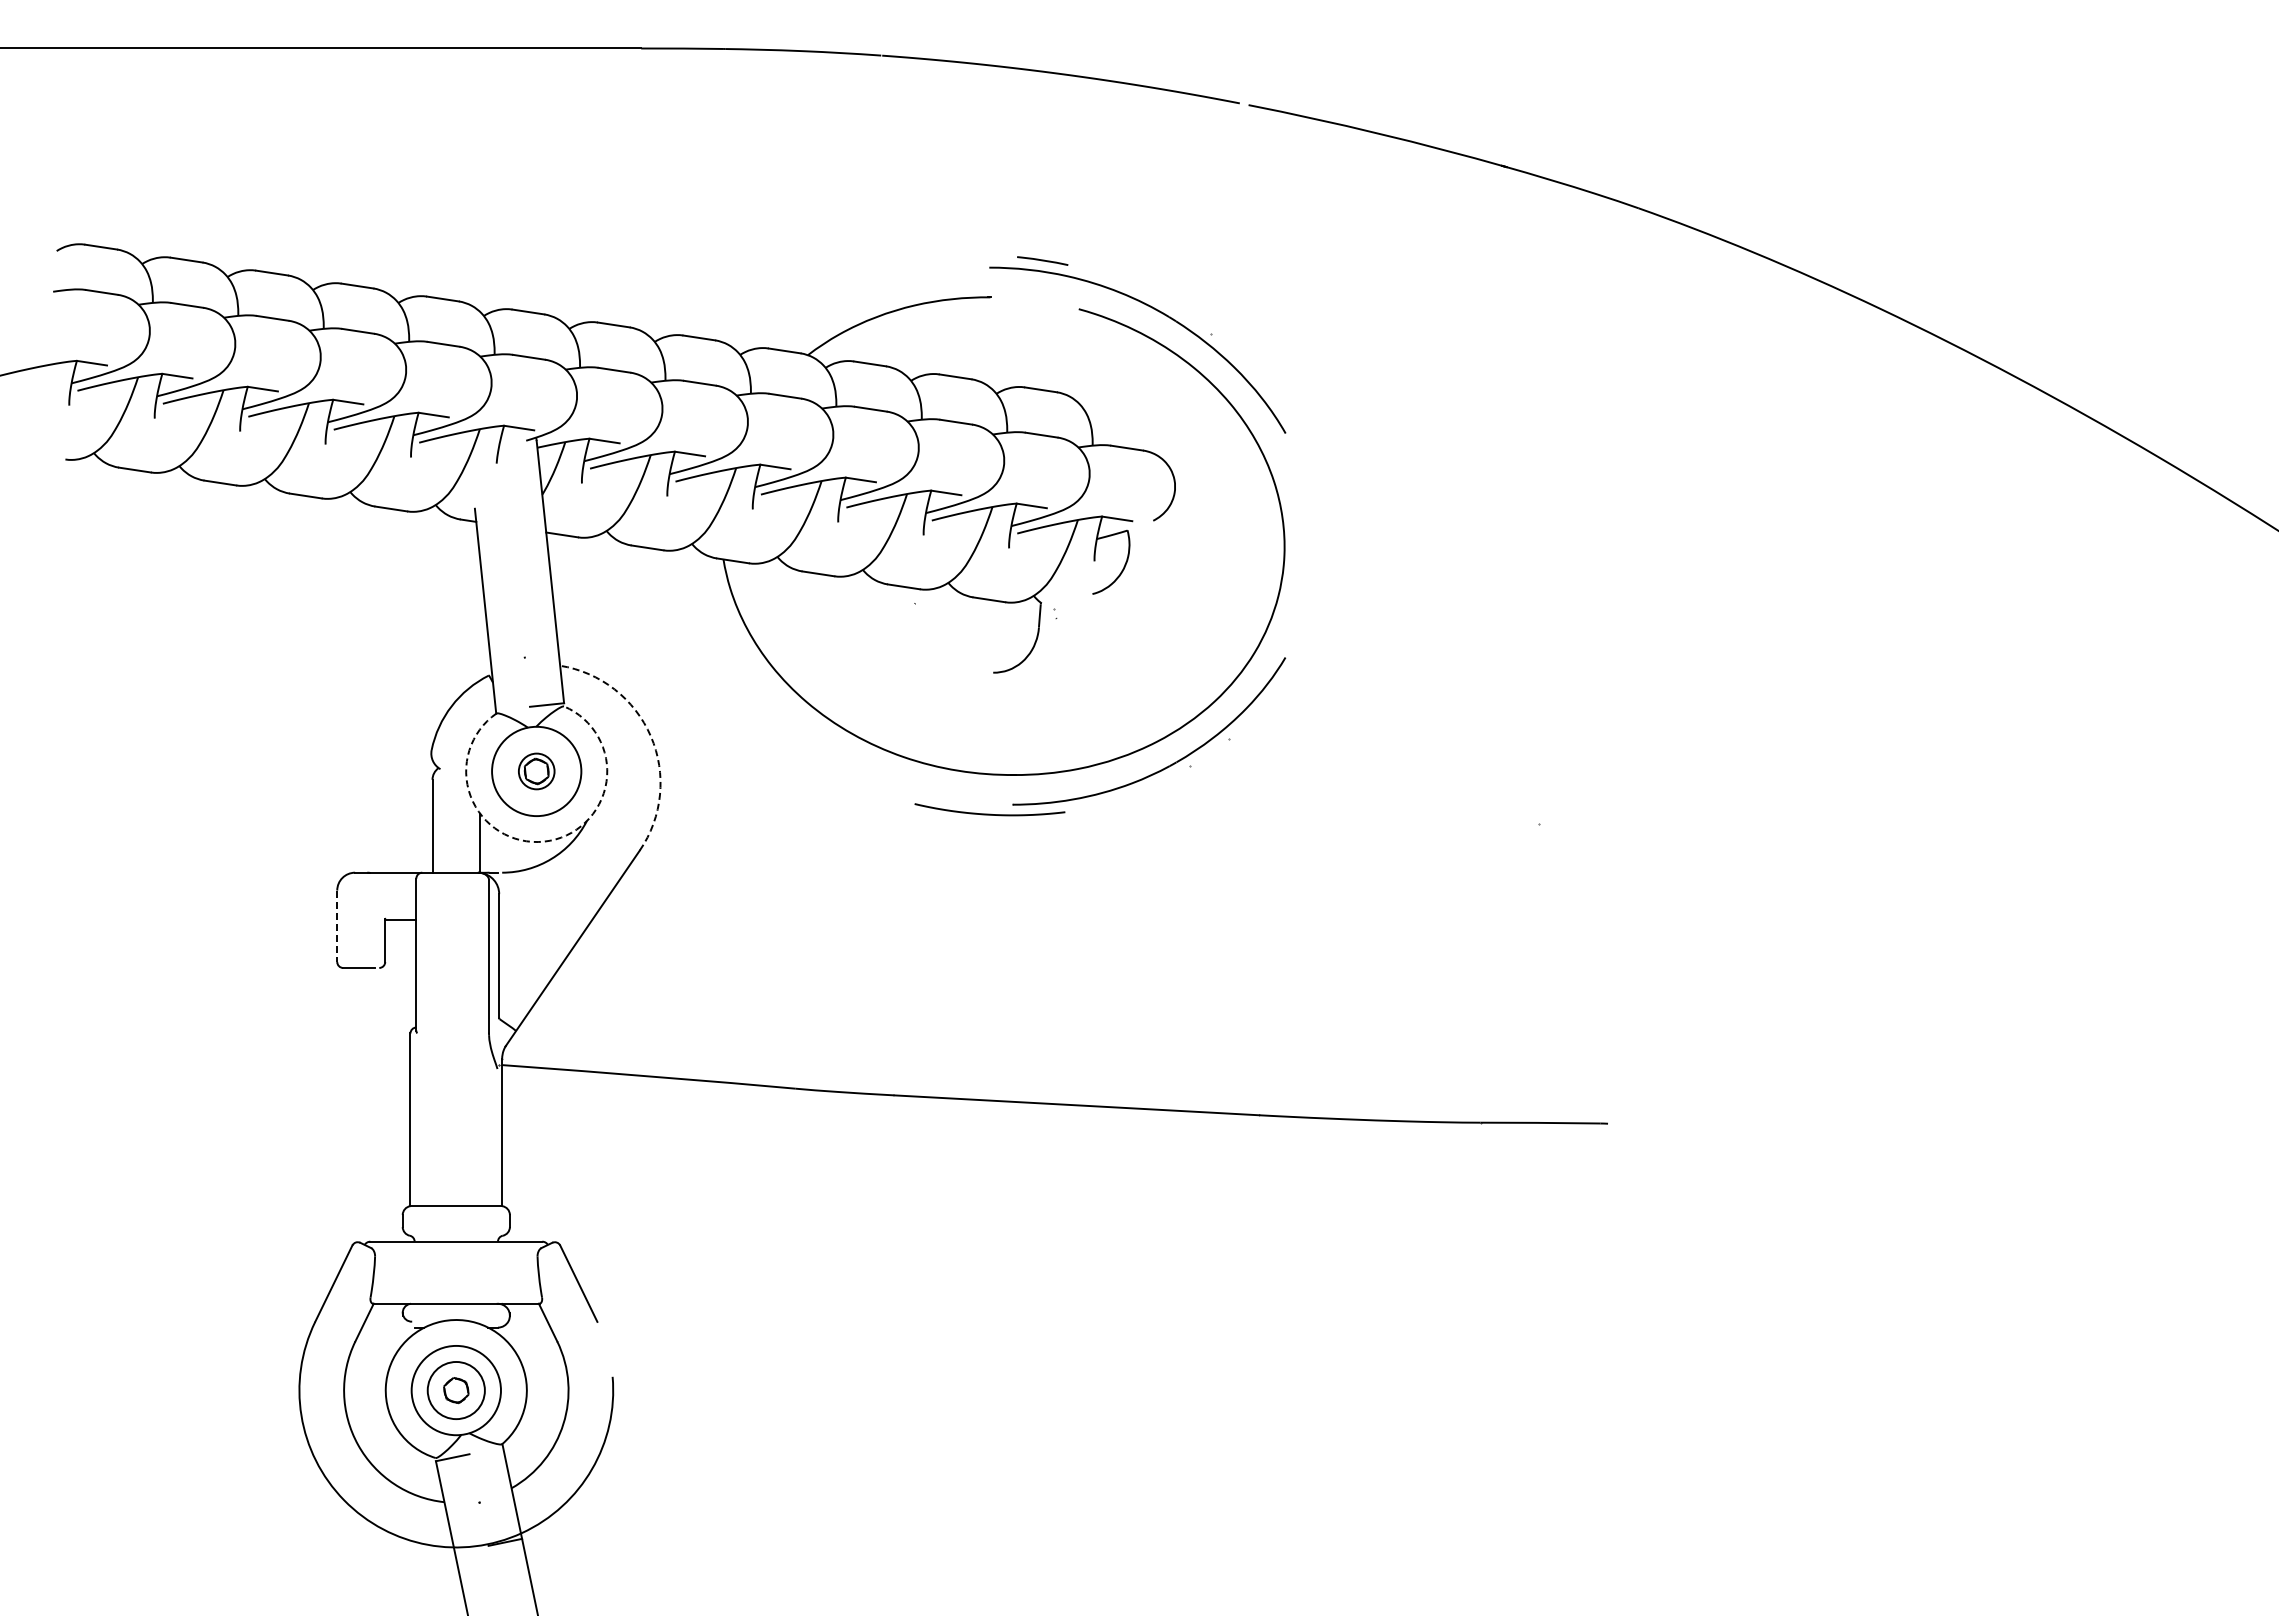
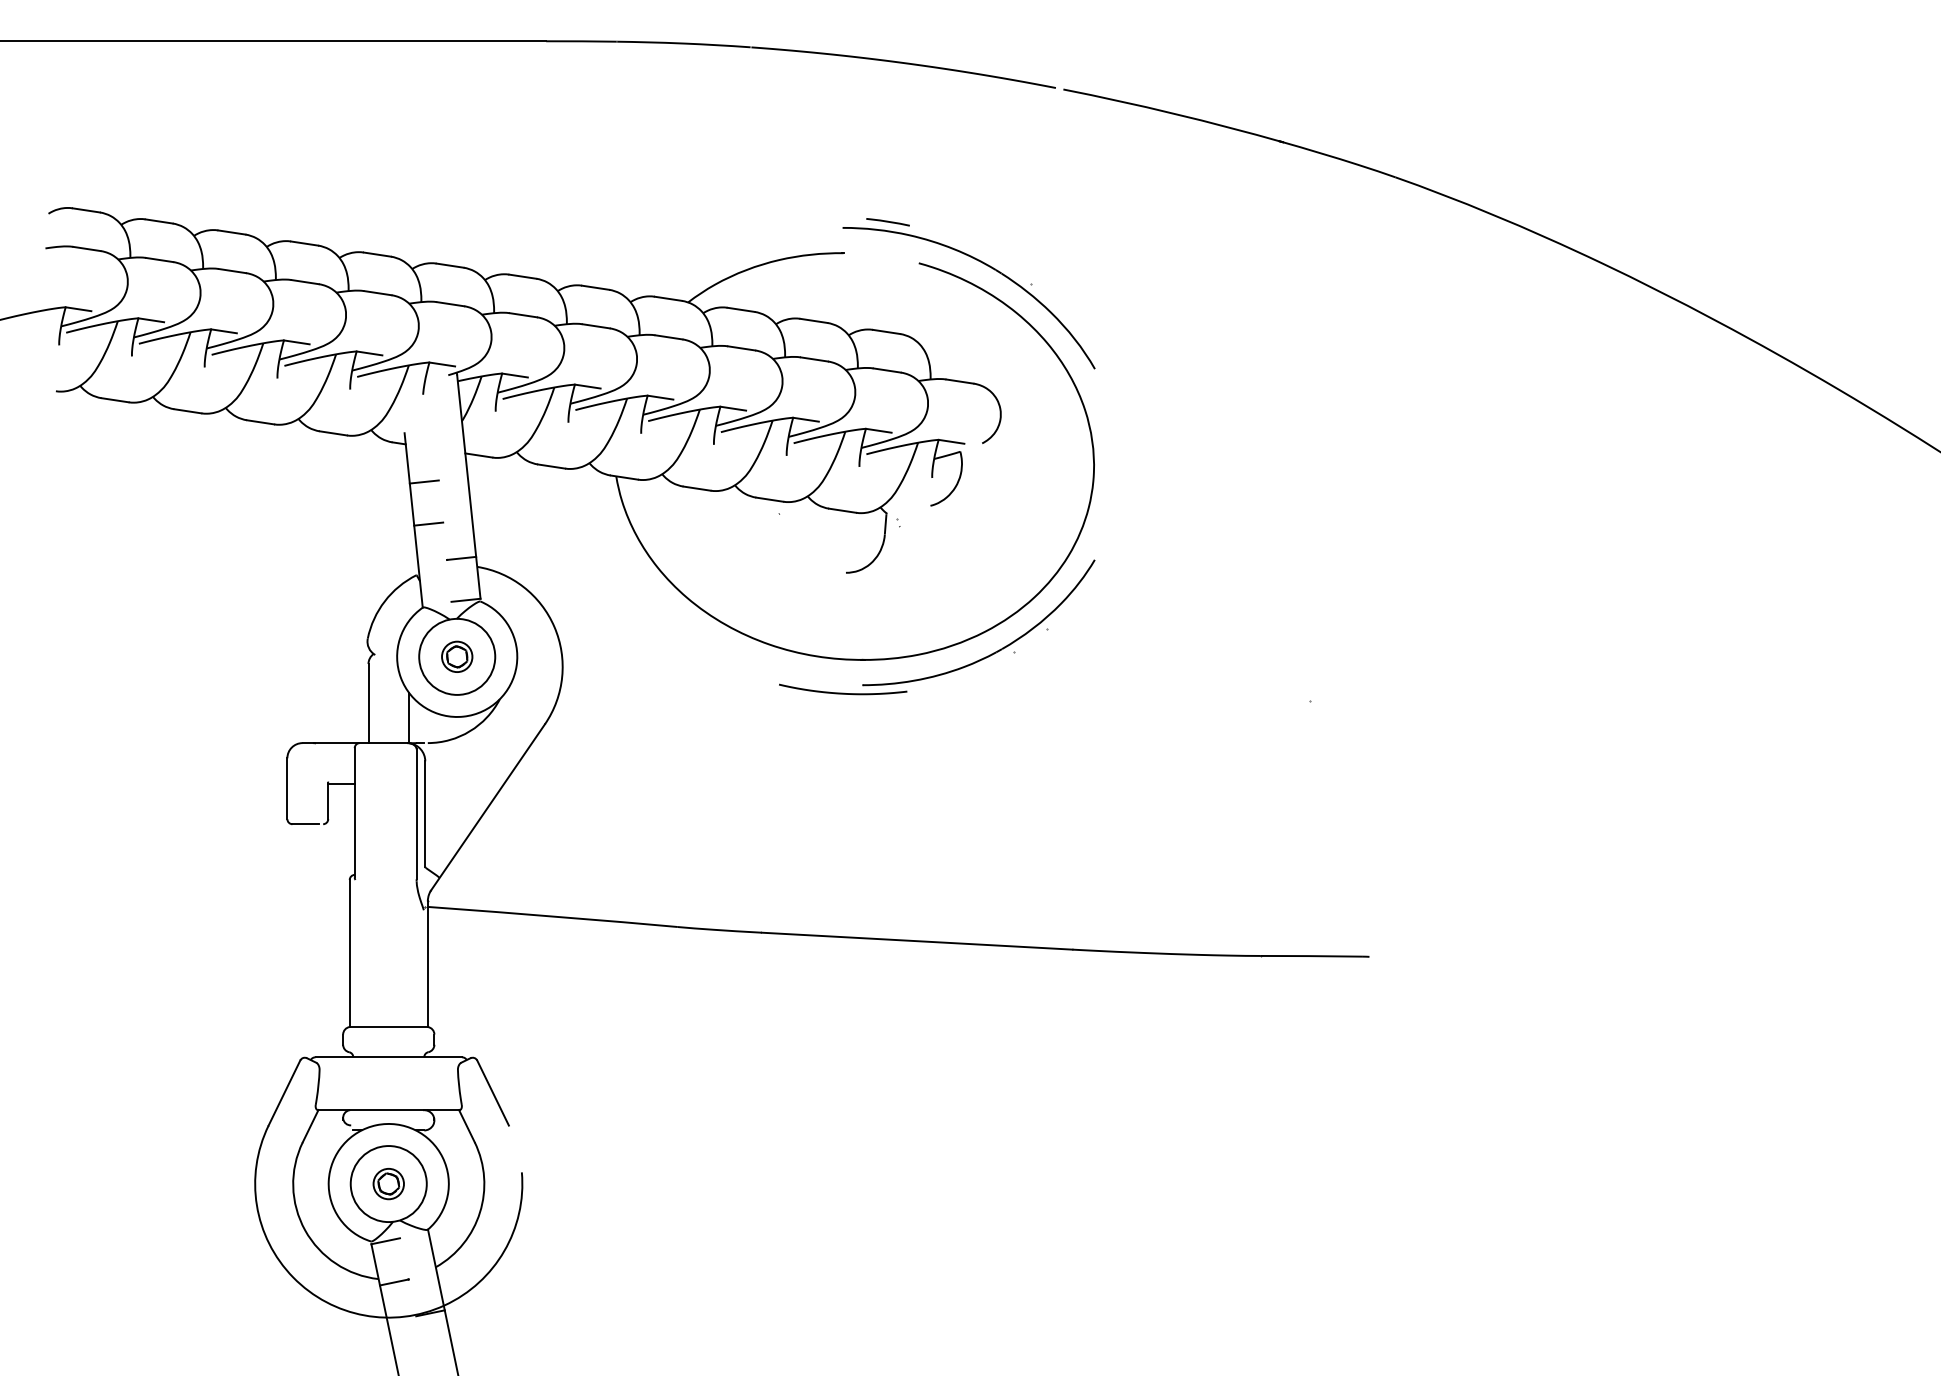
line: (498, 565) -> (424, 481), added
line: (503, 615) -> (428, 524), added
line: (541, 655) -> (461, 558), added
arc: (650, 736) -> (554, 627), dashed -> solid
arc: (544, 841) -> (463, 716), dashed -> solid
line: (337, 926) -> (287, 788), dashed -> solid
circle: (456, 1390) -> (388, 1183), size x0.62
line: (462, 1505) -> (394, 1281), added

